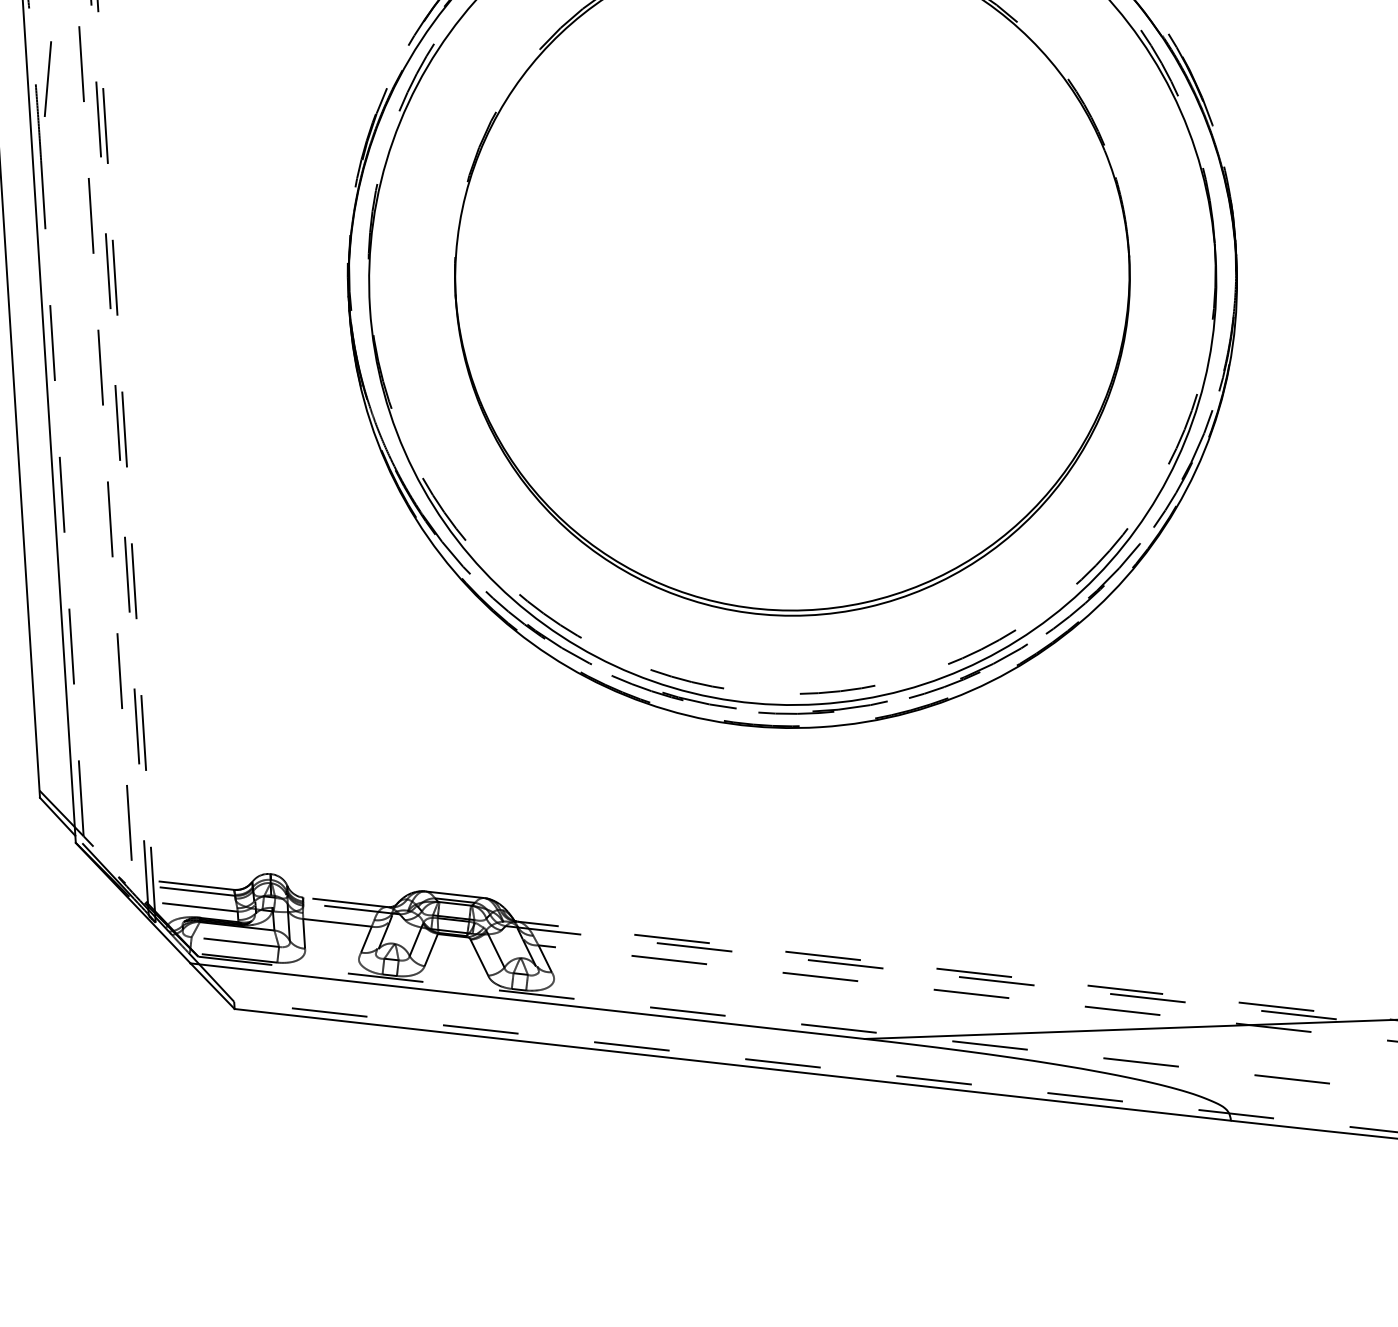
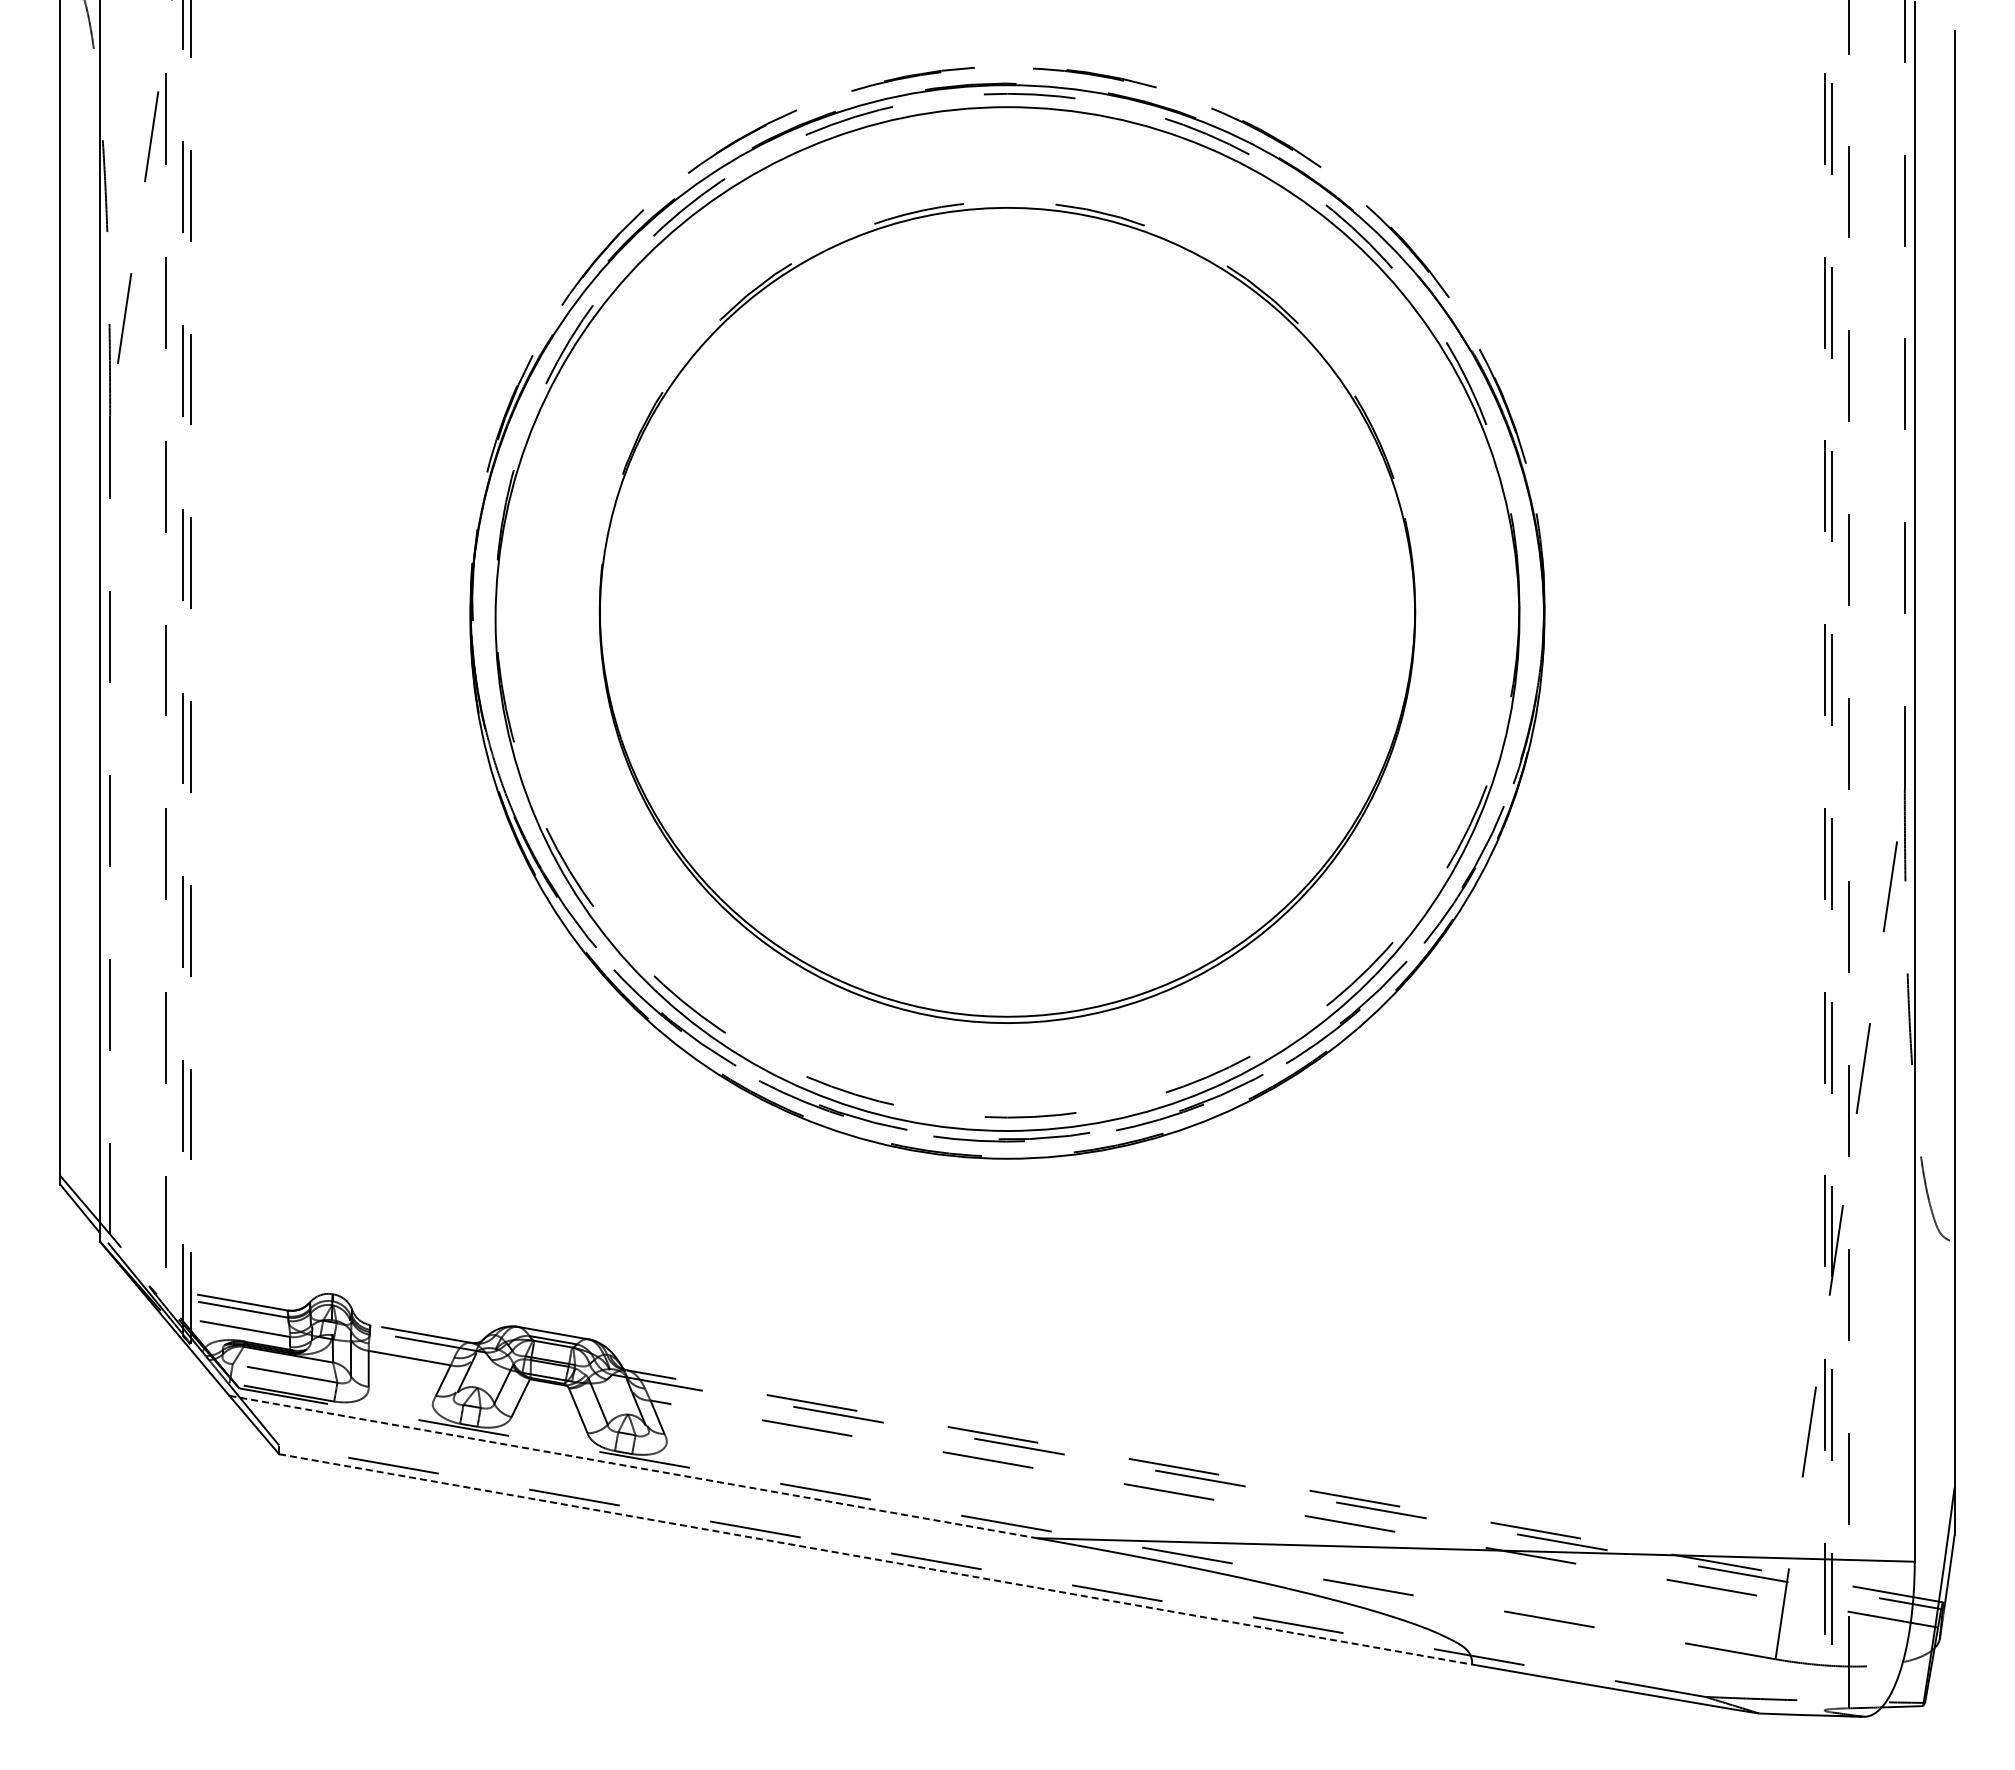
line: (527, 1001) -> (633, 1467), solid -> dashed
line: (732, 1064) -> (875, 1559), solid -> dashed

